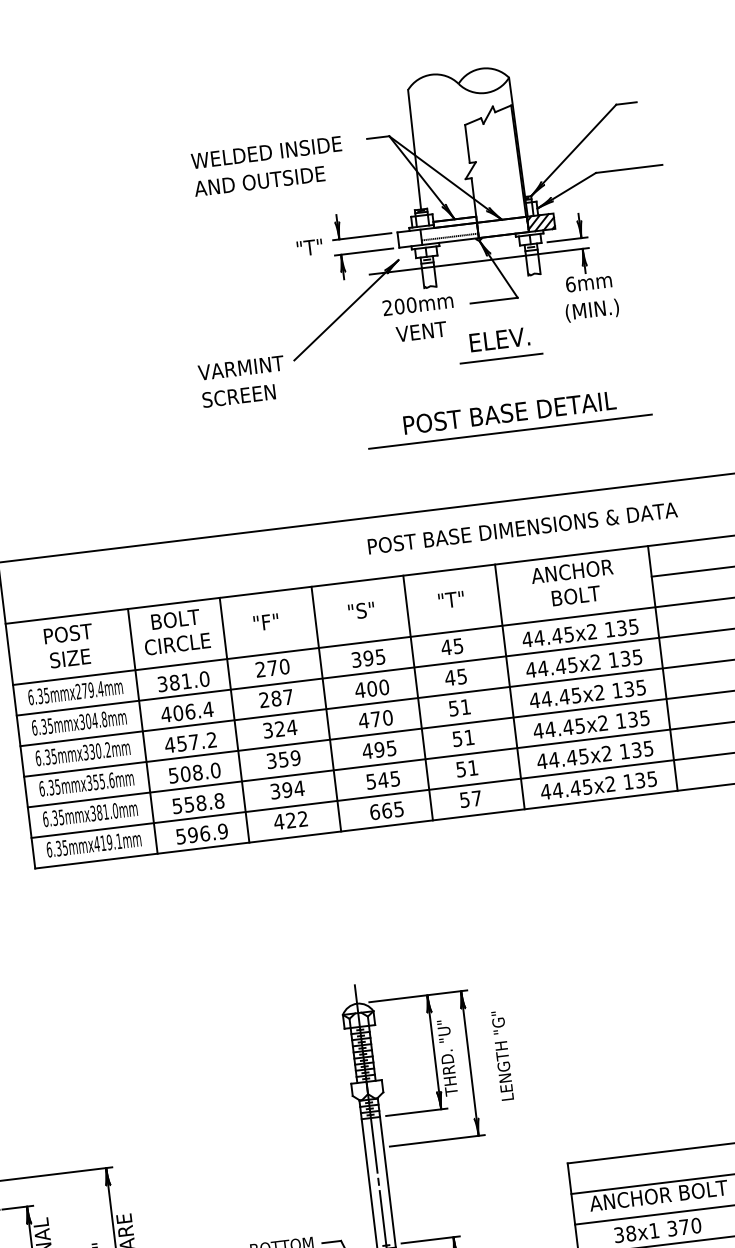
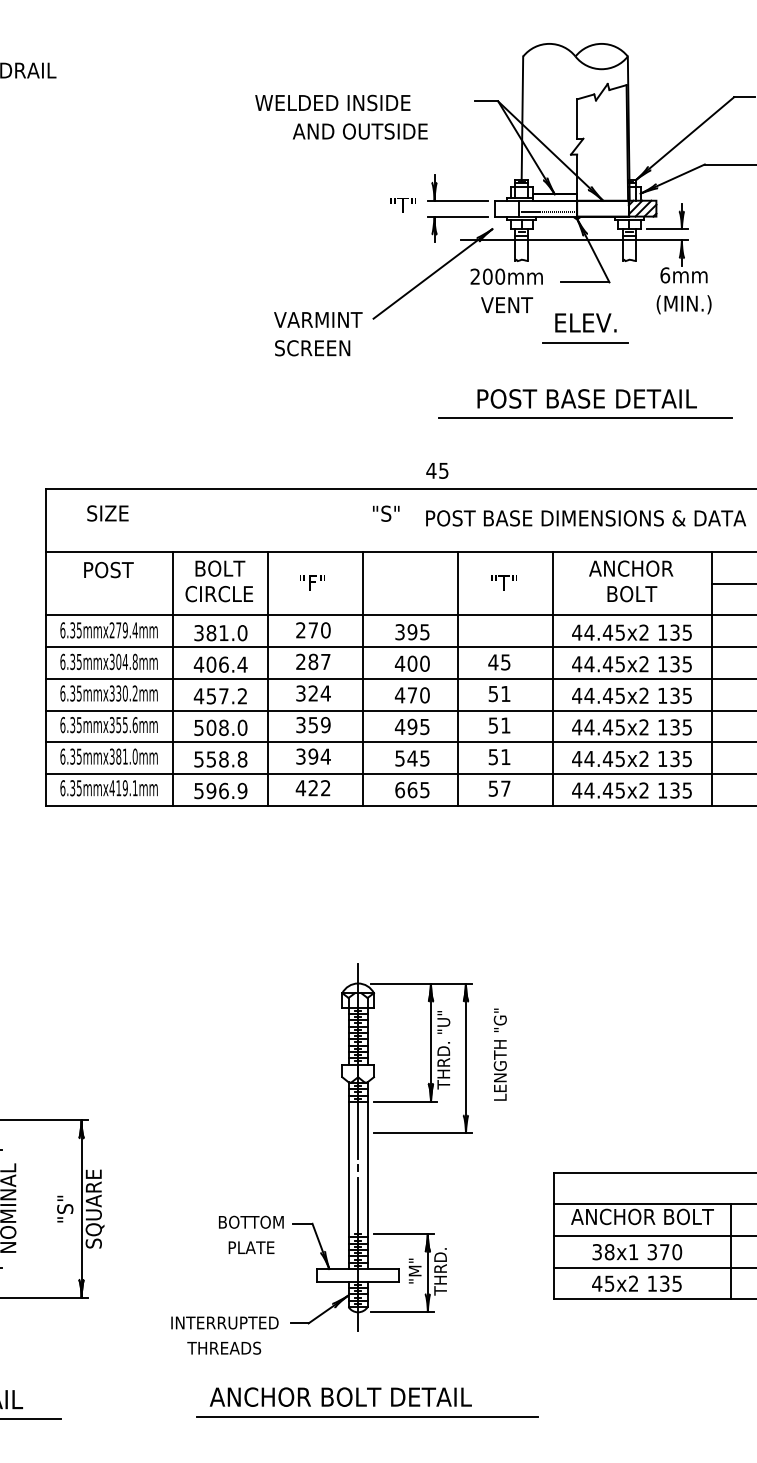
text: (266, 152) -> (332, 102), moved
text: (361, 610) -> (386, 513), moved
text: (452, 646) -> (437, 470), moved
text: (69, 658) -> (107, 513), moved

